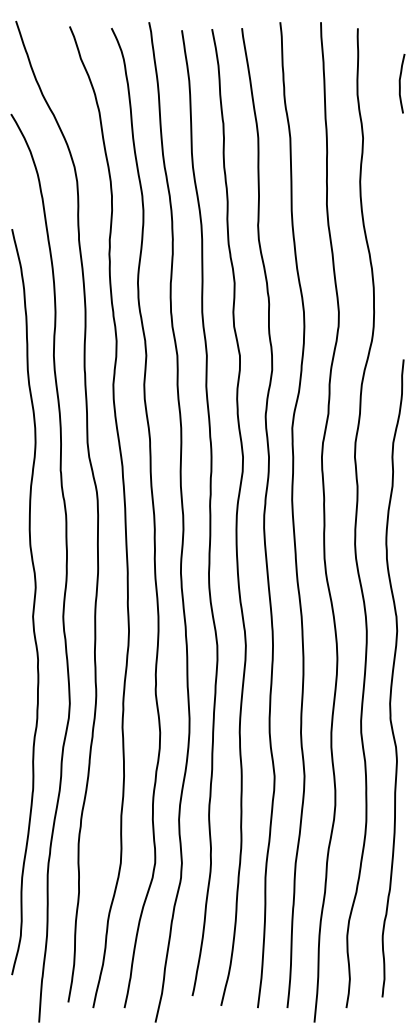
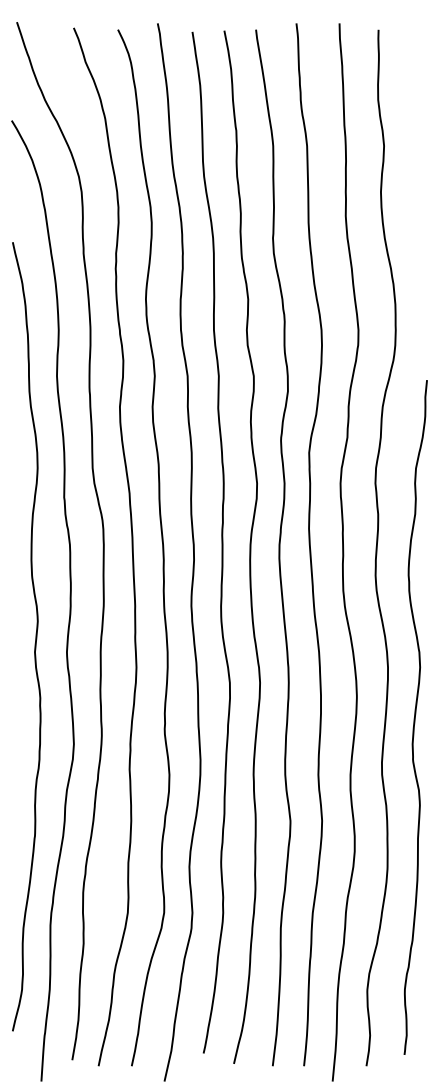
curve: (400, 82) -> (423, 87), removed

